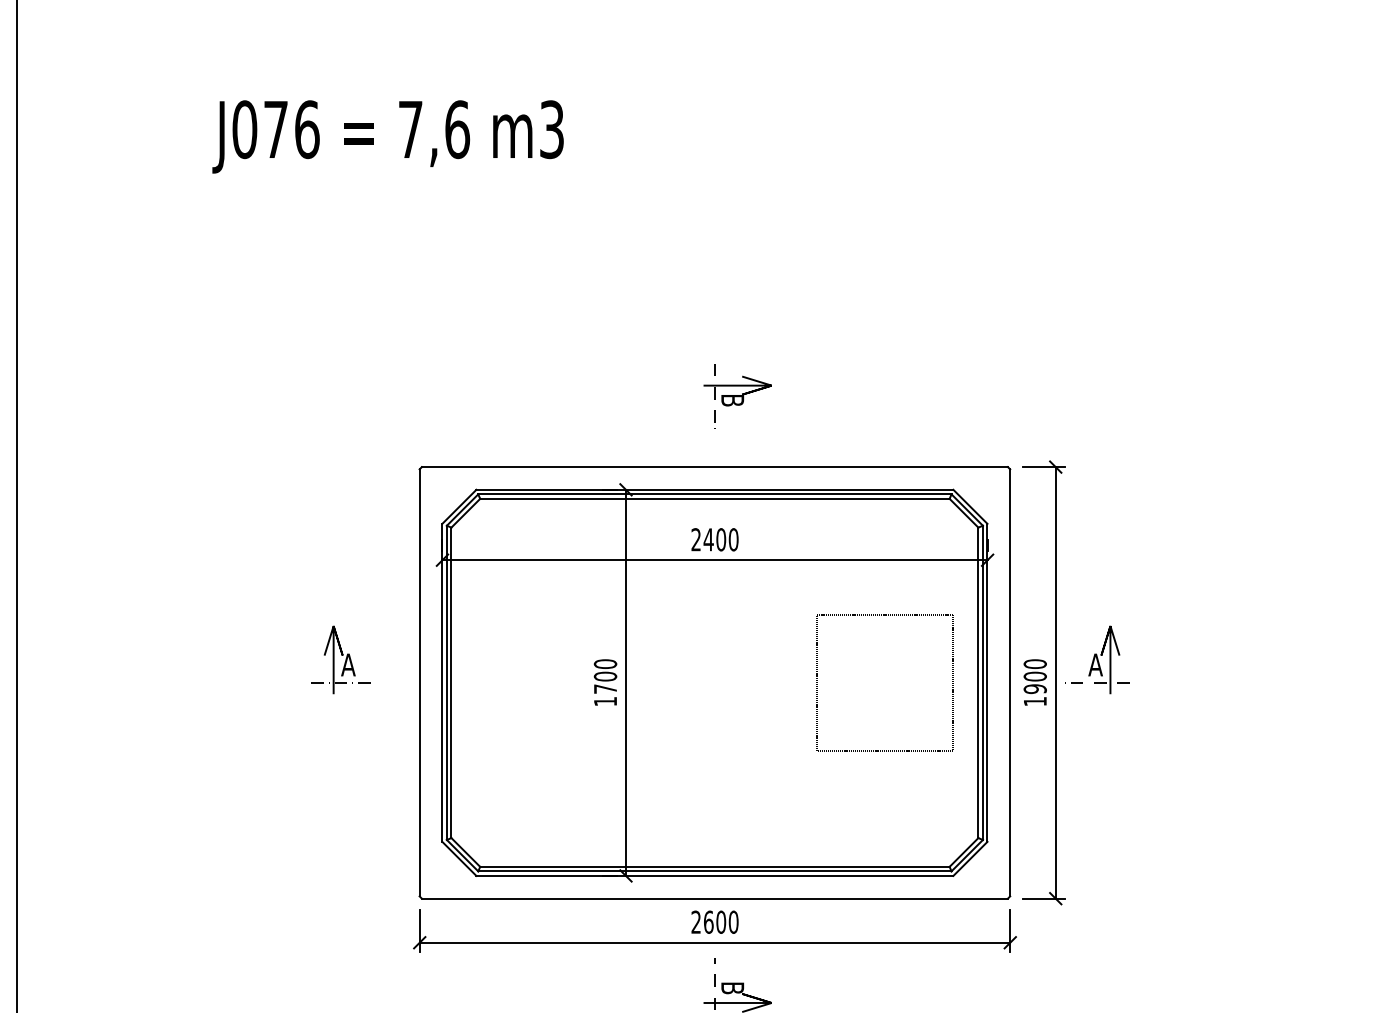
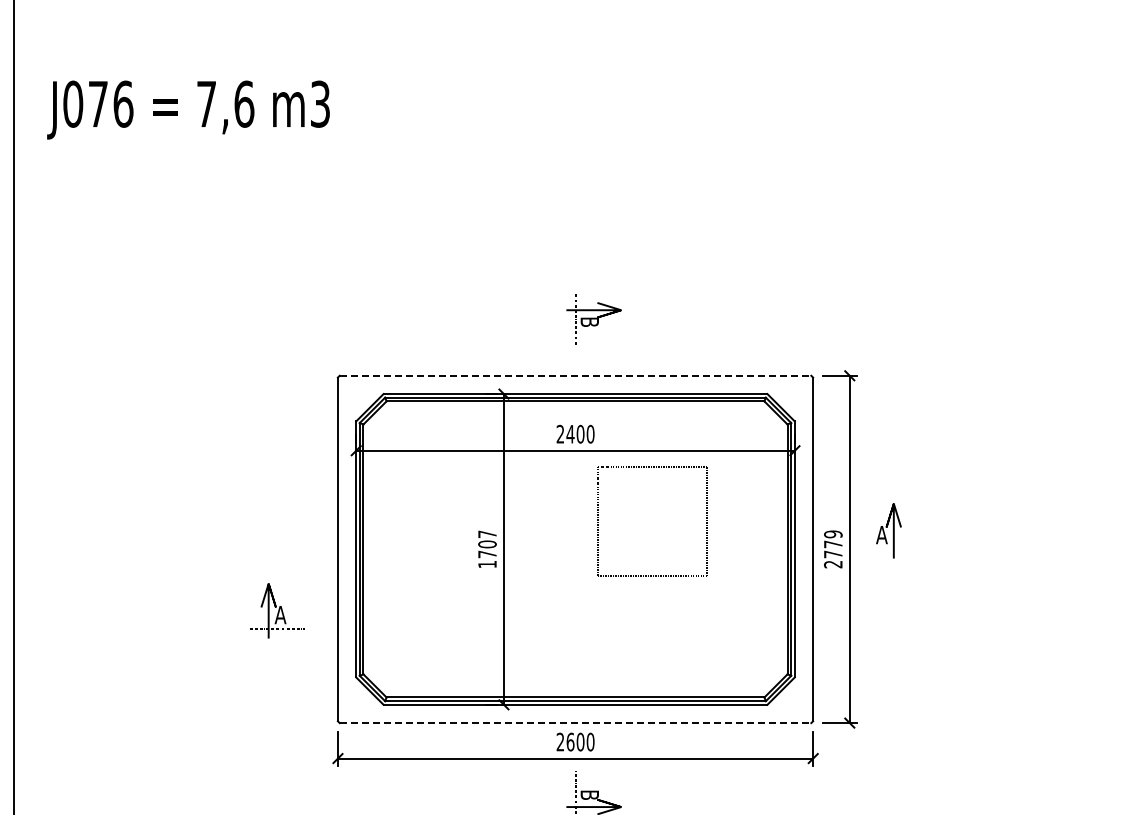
text: (388, 136) -> (188, 109), moved
line: (714, 466) -> (575, 375), solid -> dashed
part: (883, 615) -> (651, 467), moved
part: (344, 659) -> (277, 610), moved
text: (605, 664) -> (487, 534), 1700 -> 1707
text: (1035, 682) -> (833, 549), 1900 -> 2779
line: (1098, 682) -> (884, 549), removed
line: (714, 899) -> (575, 723), solid -> dashed

